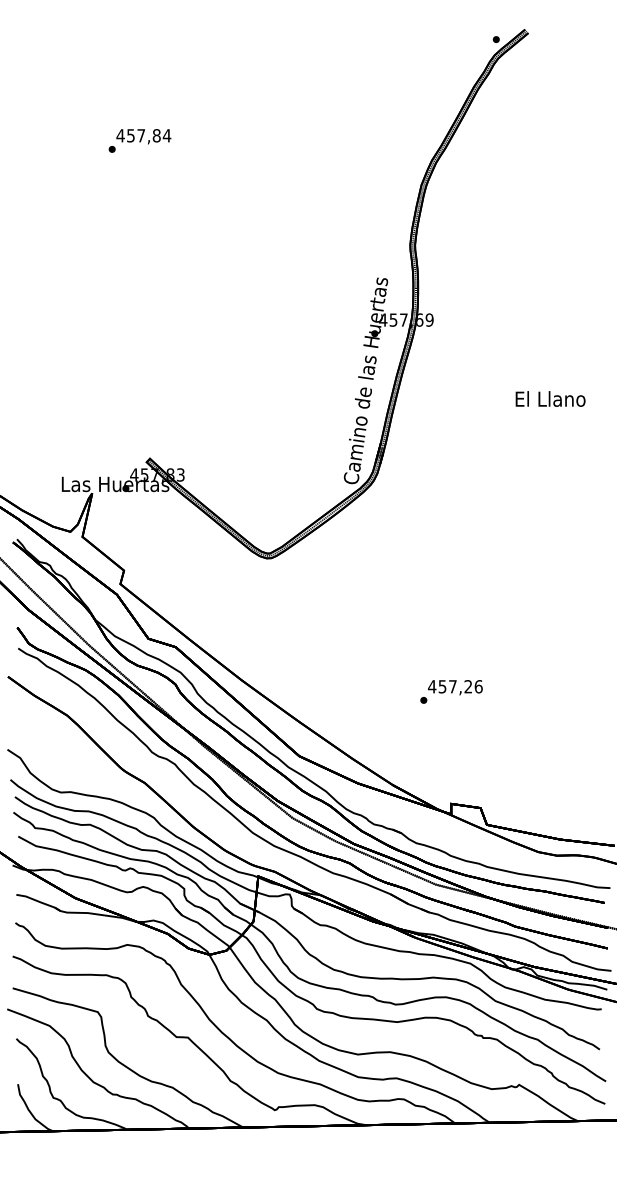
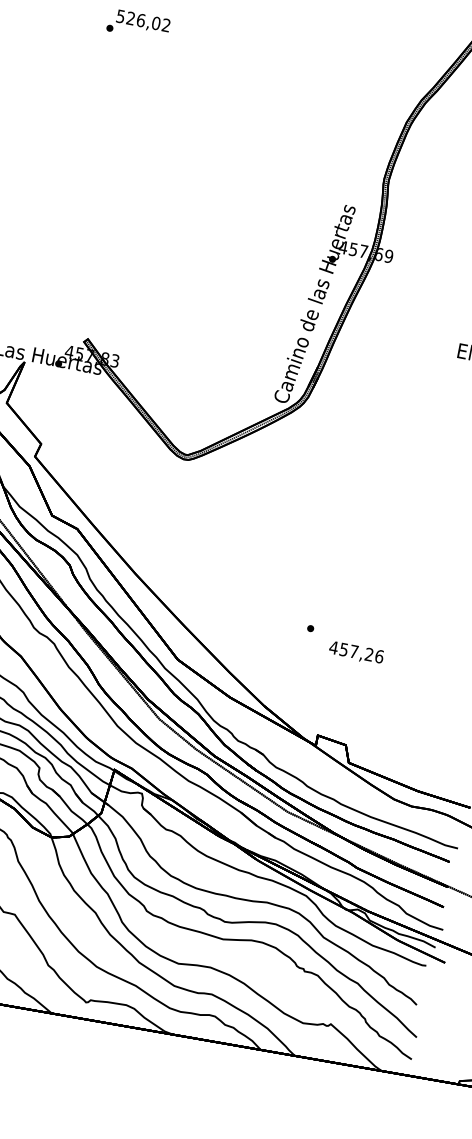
text: (143, 135) -> (143, 20), 457,84 -> 526,02
text: (455, 687) -> (356, 652), moved

